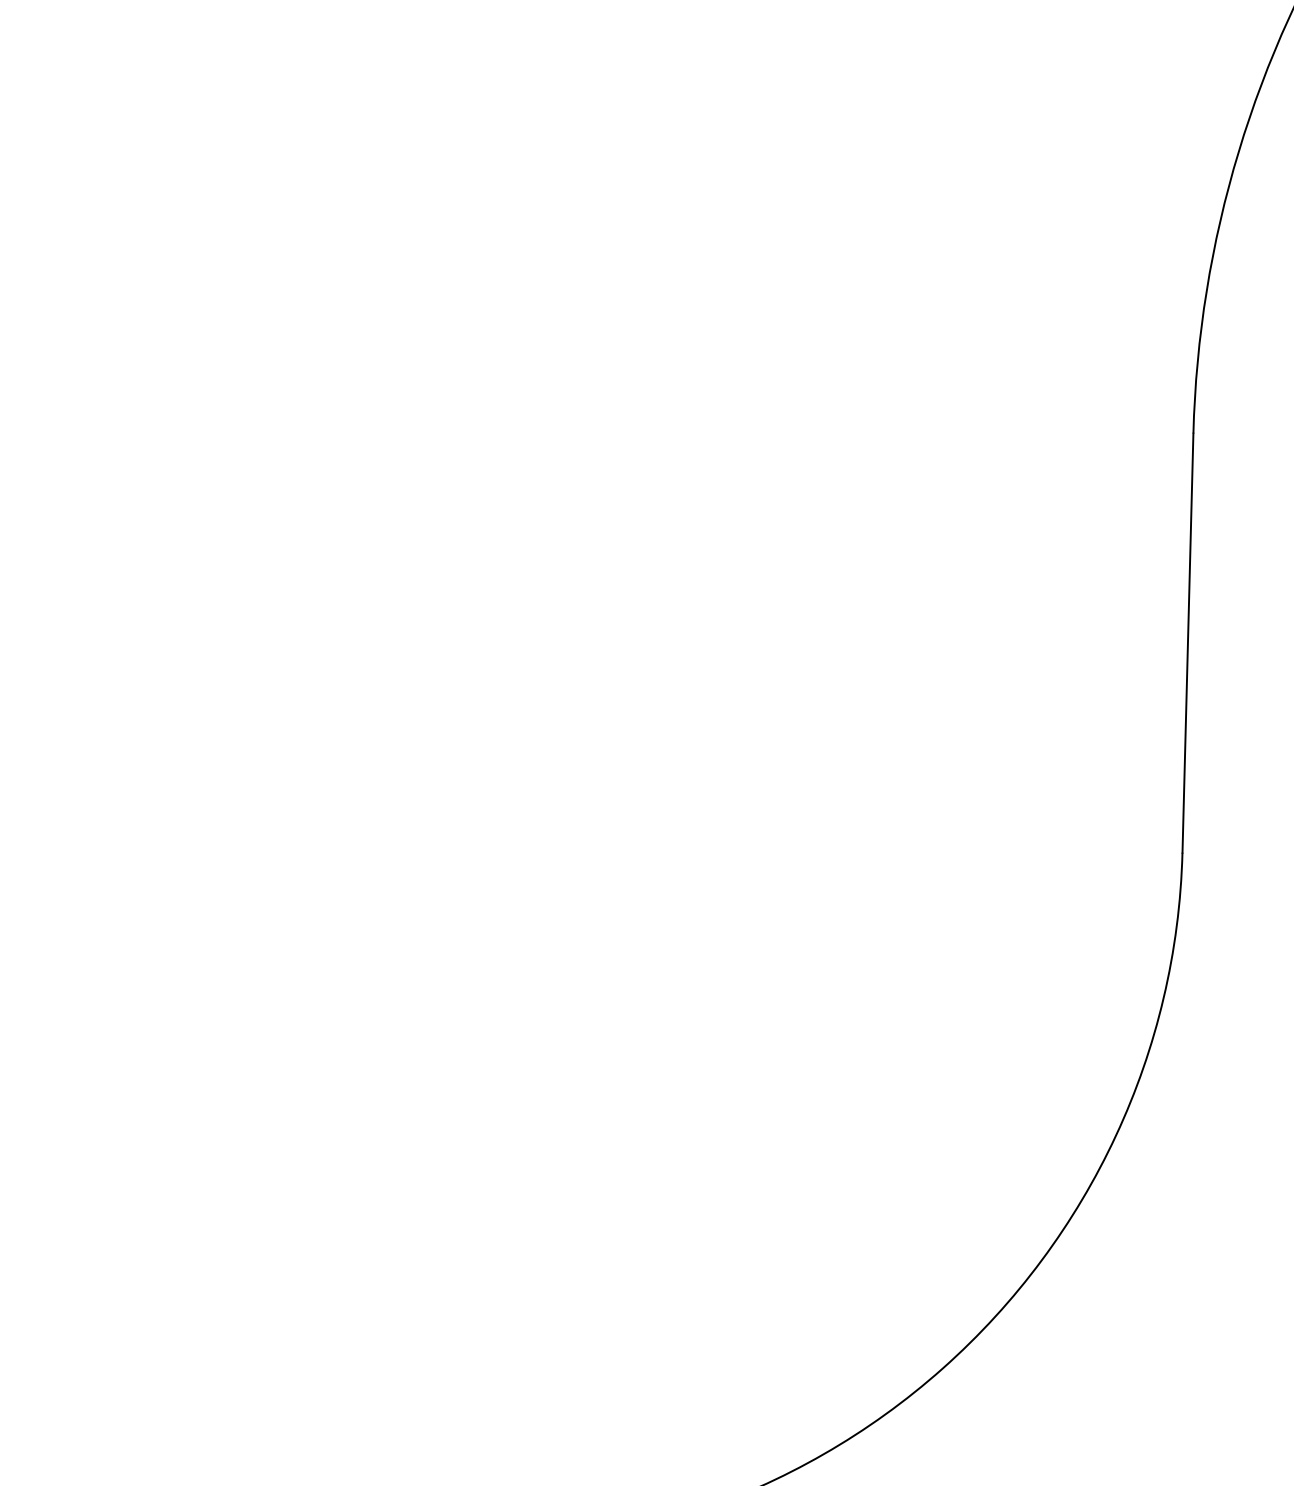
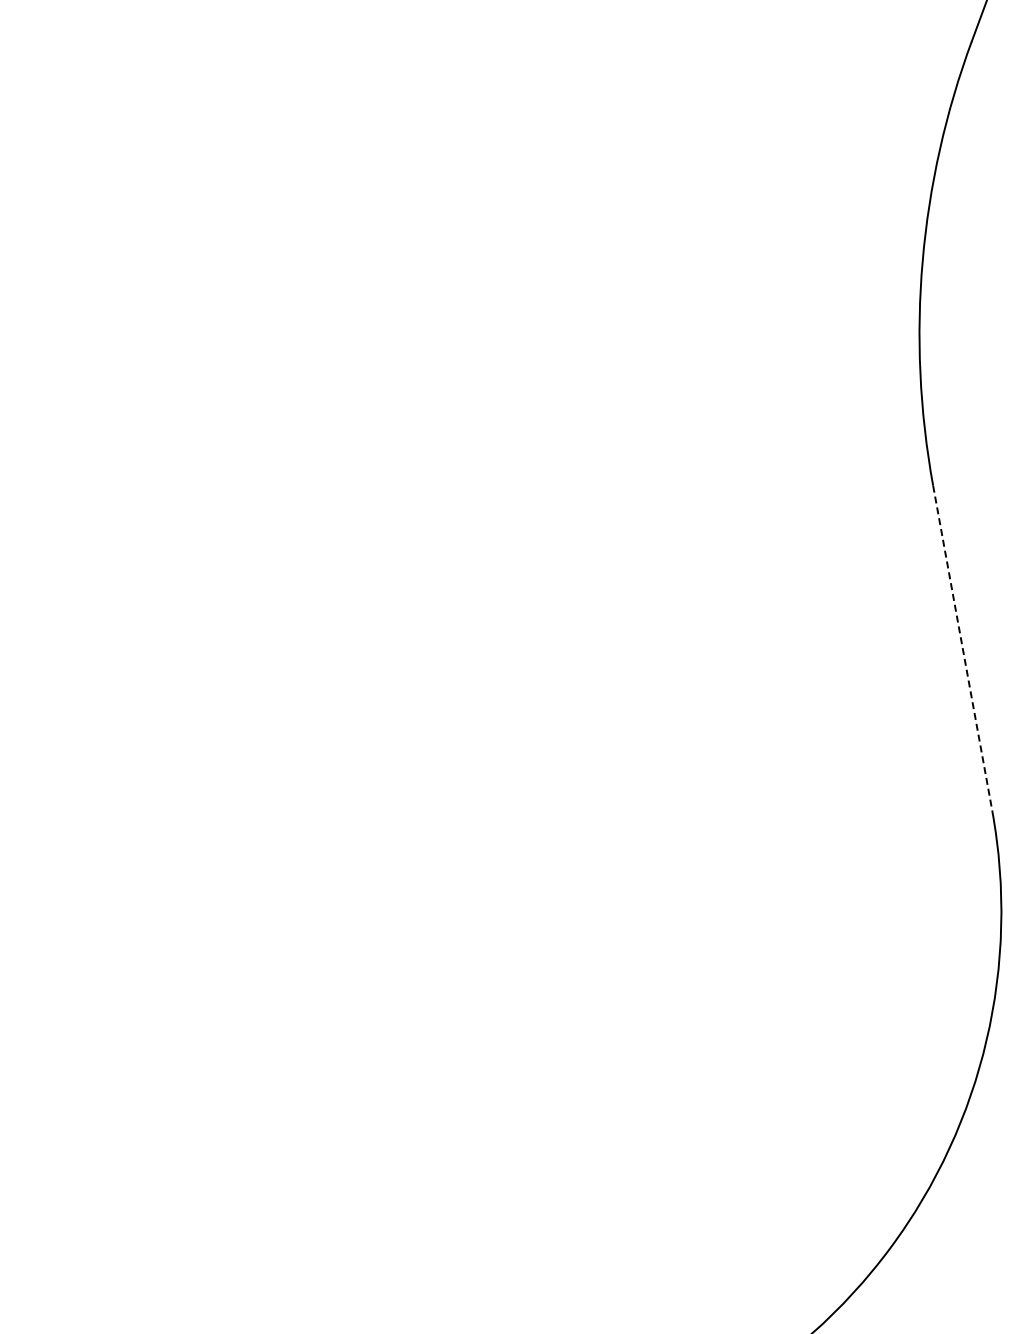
line: (1187, 643) -> (962, 648), solid -> dashed

